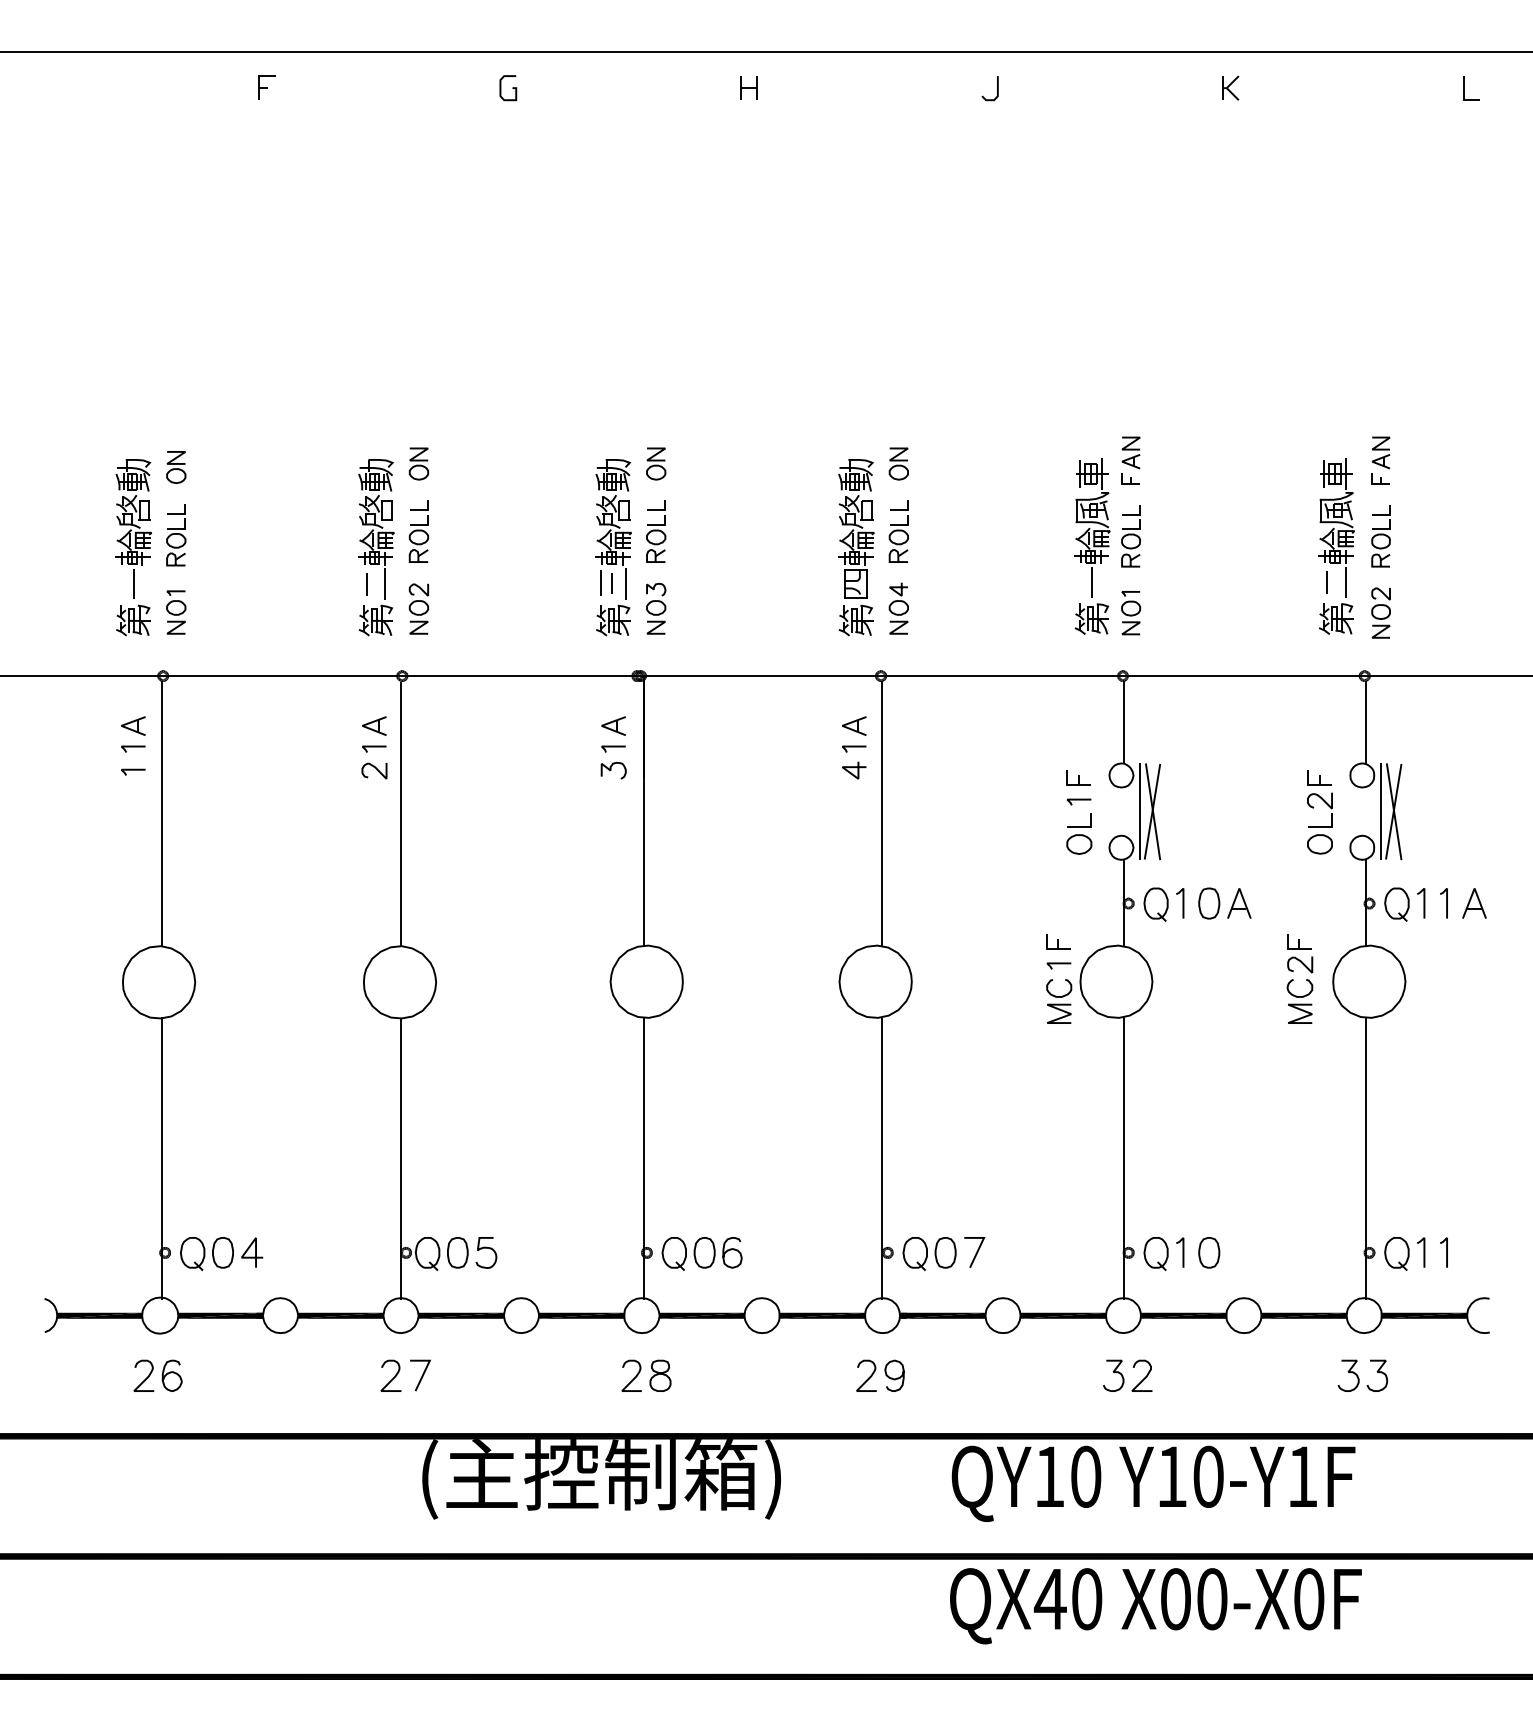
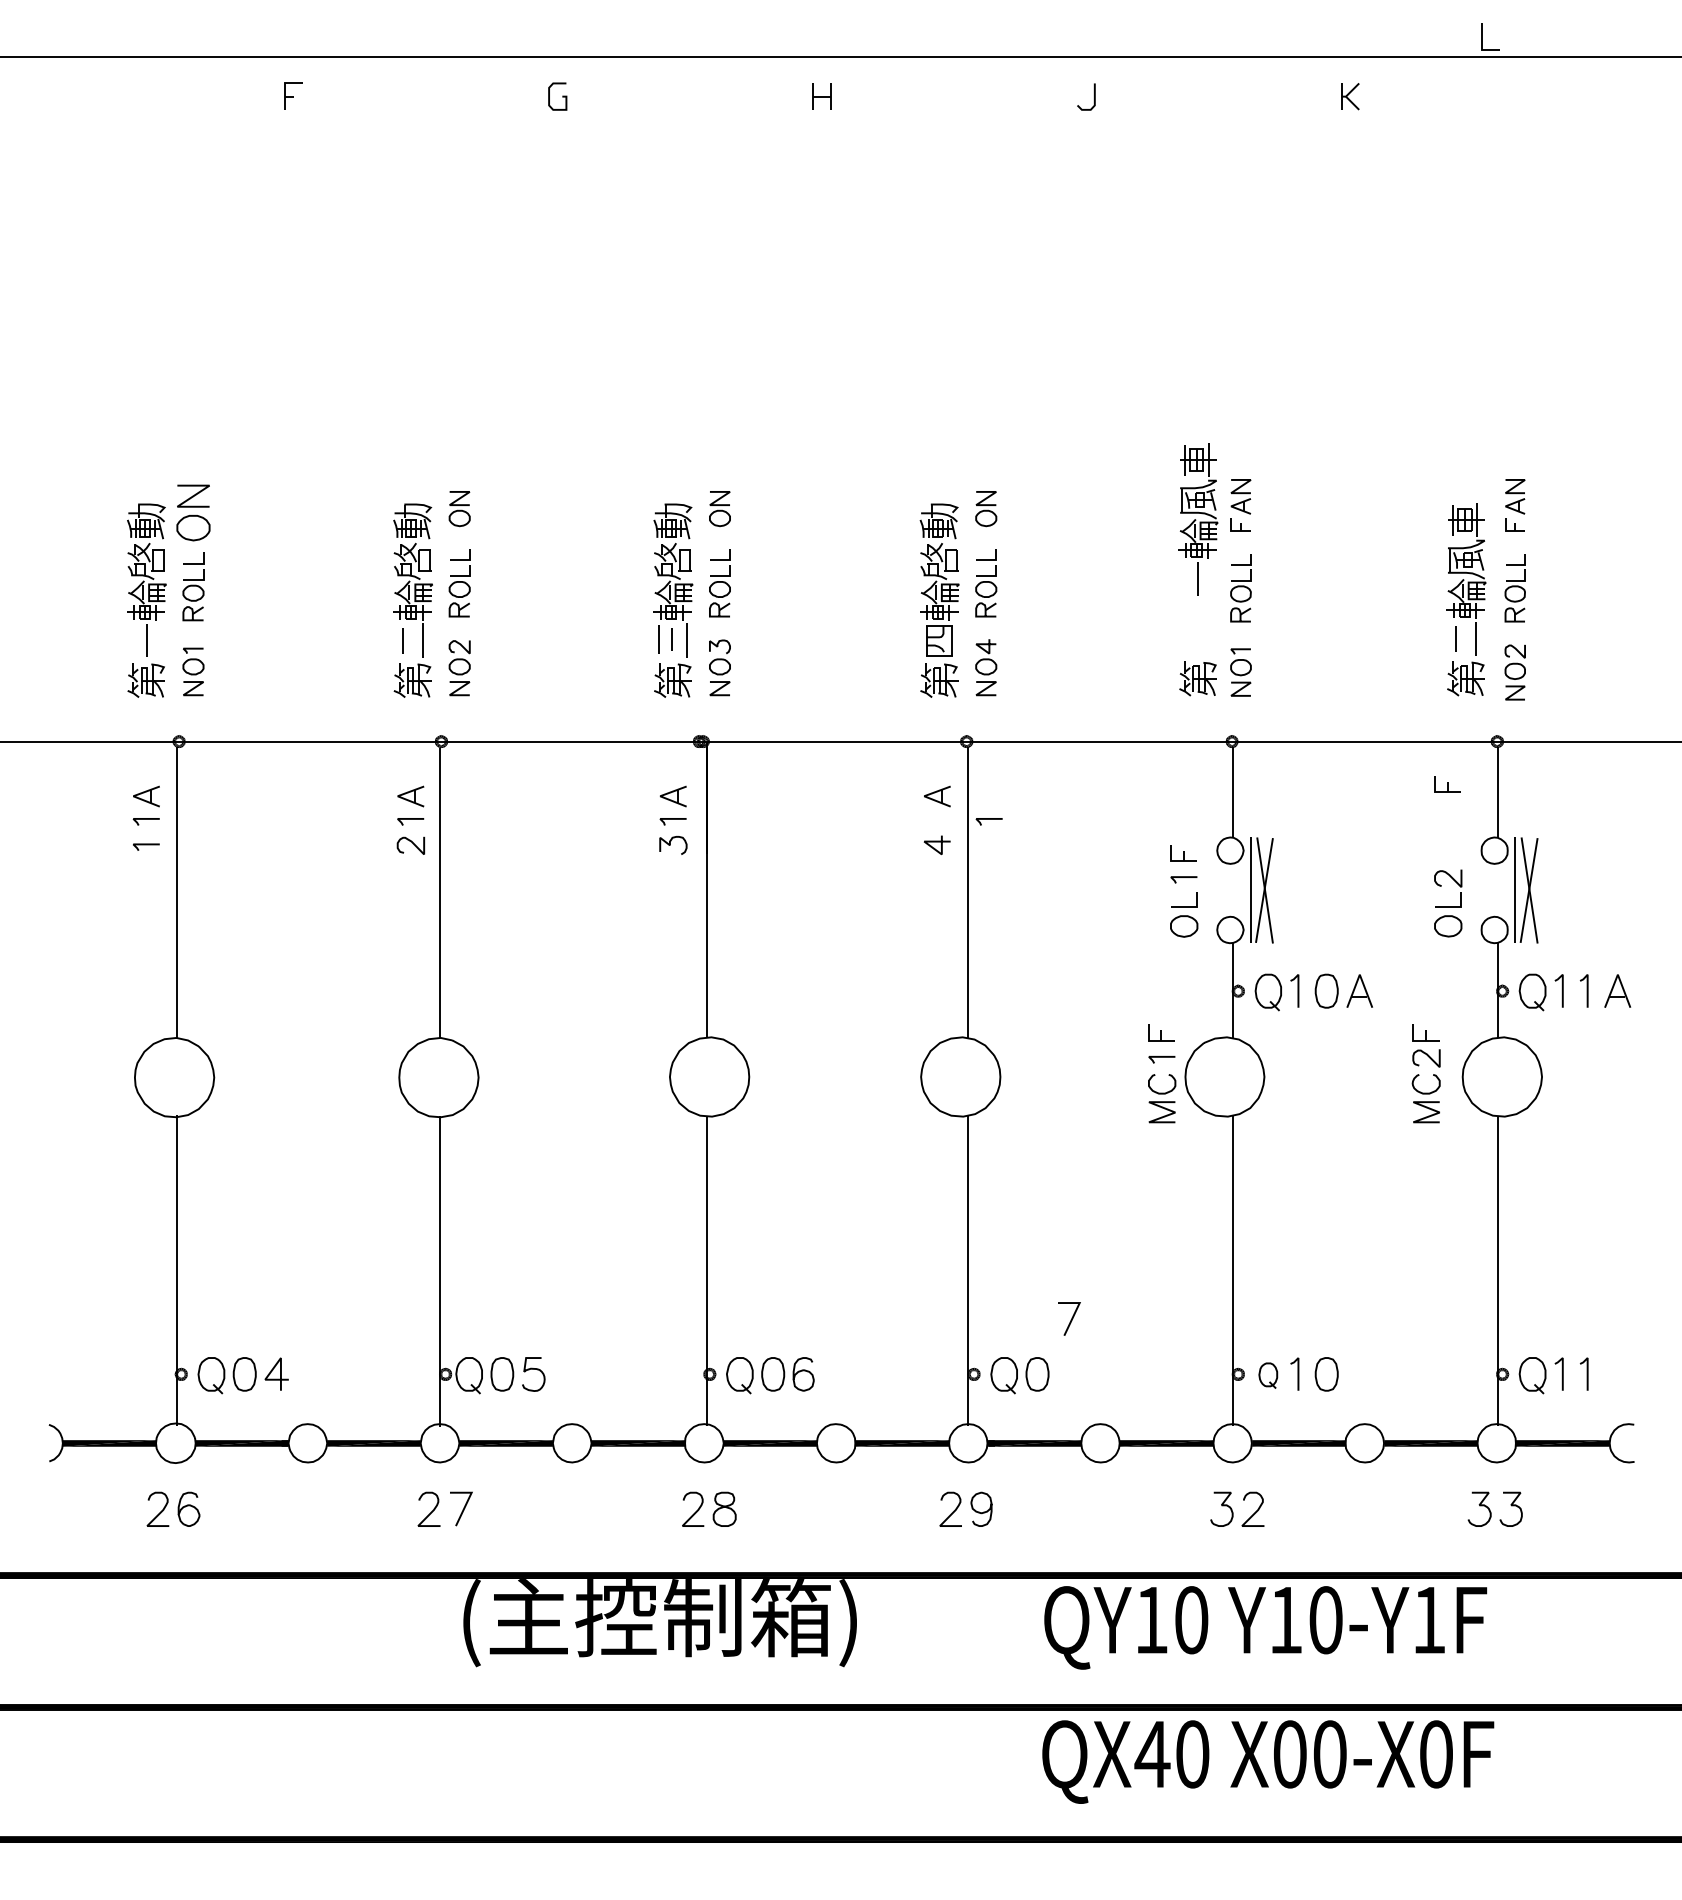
line: (1464, 88) -> (1482, 36), moved
part: (176, 467) -> (193, 512), size x1.6
part: (1092, 528) -> (1198, 519), moved
line: (853, 747) -> (988, 819), moved
part: (1319, 778) -> (1447, 784), moved
line: (975, 1252) -> (1070, 1319), moved
part: (1155, 1253) -> (1267, 1375), size x0.7

